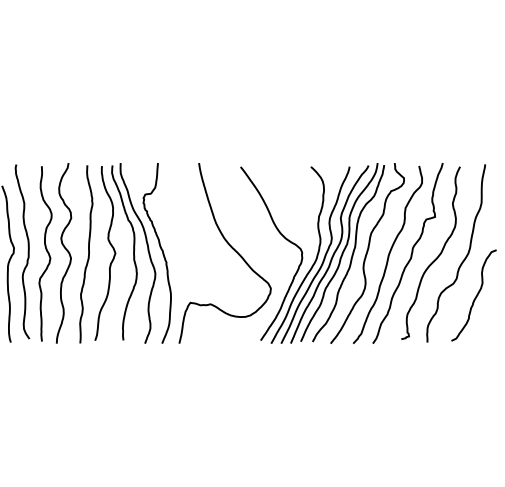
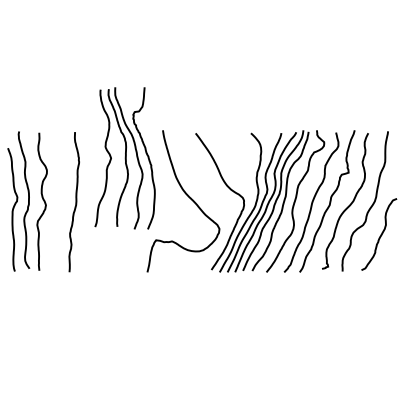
curve: (66, 251) -> (58, 199), removed
part: (132, 253) -> (124, 158), moved

